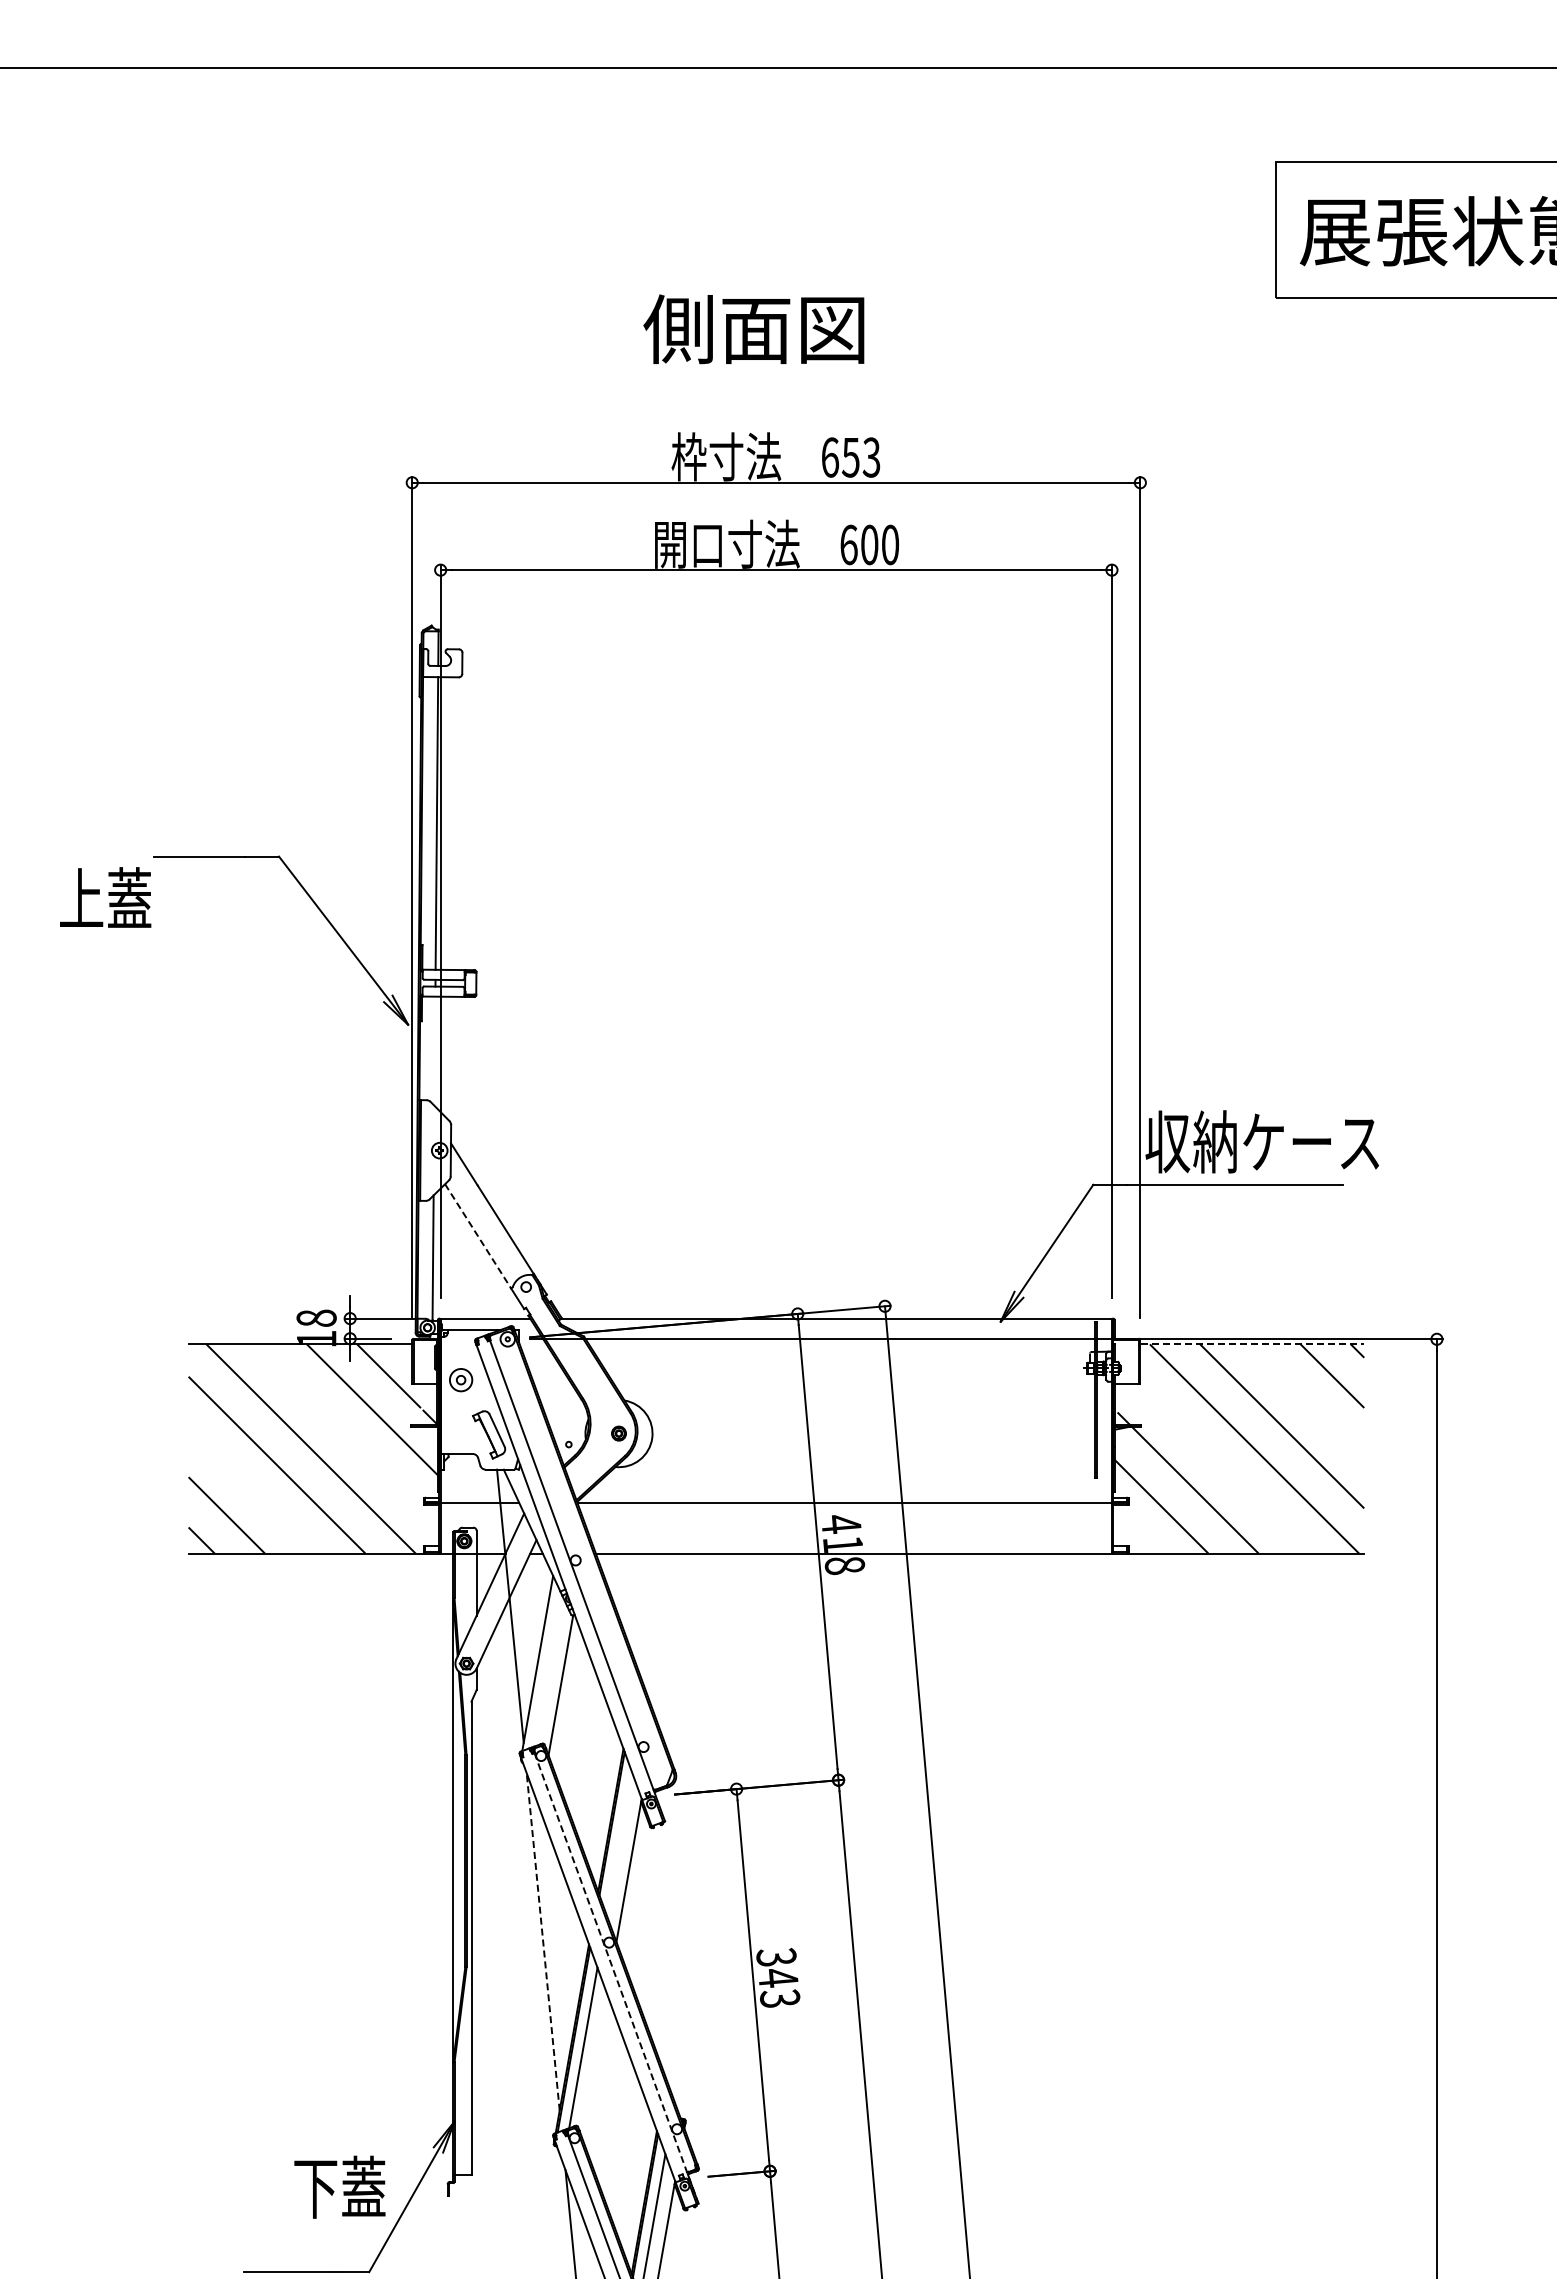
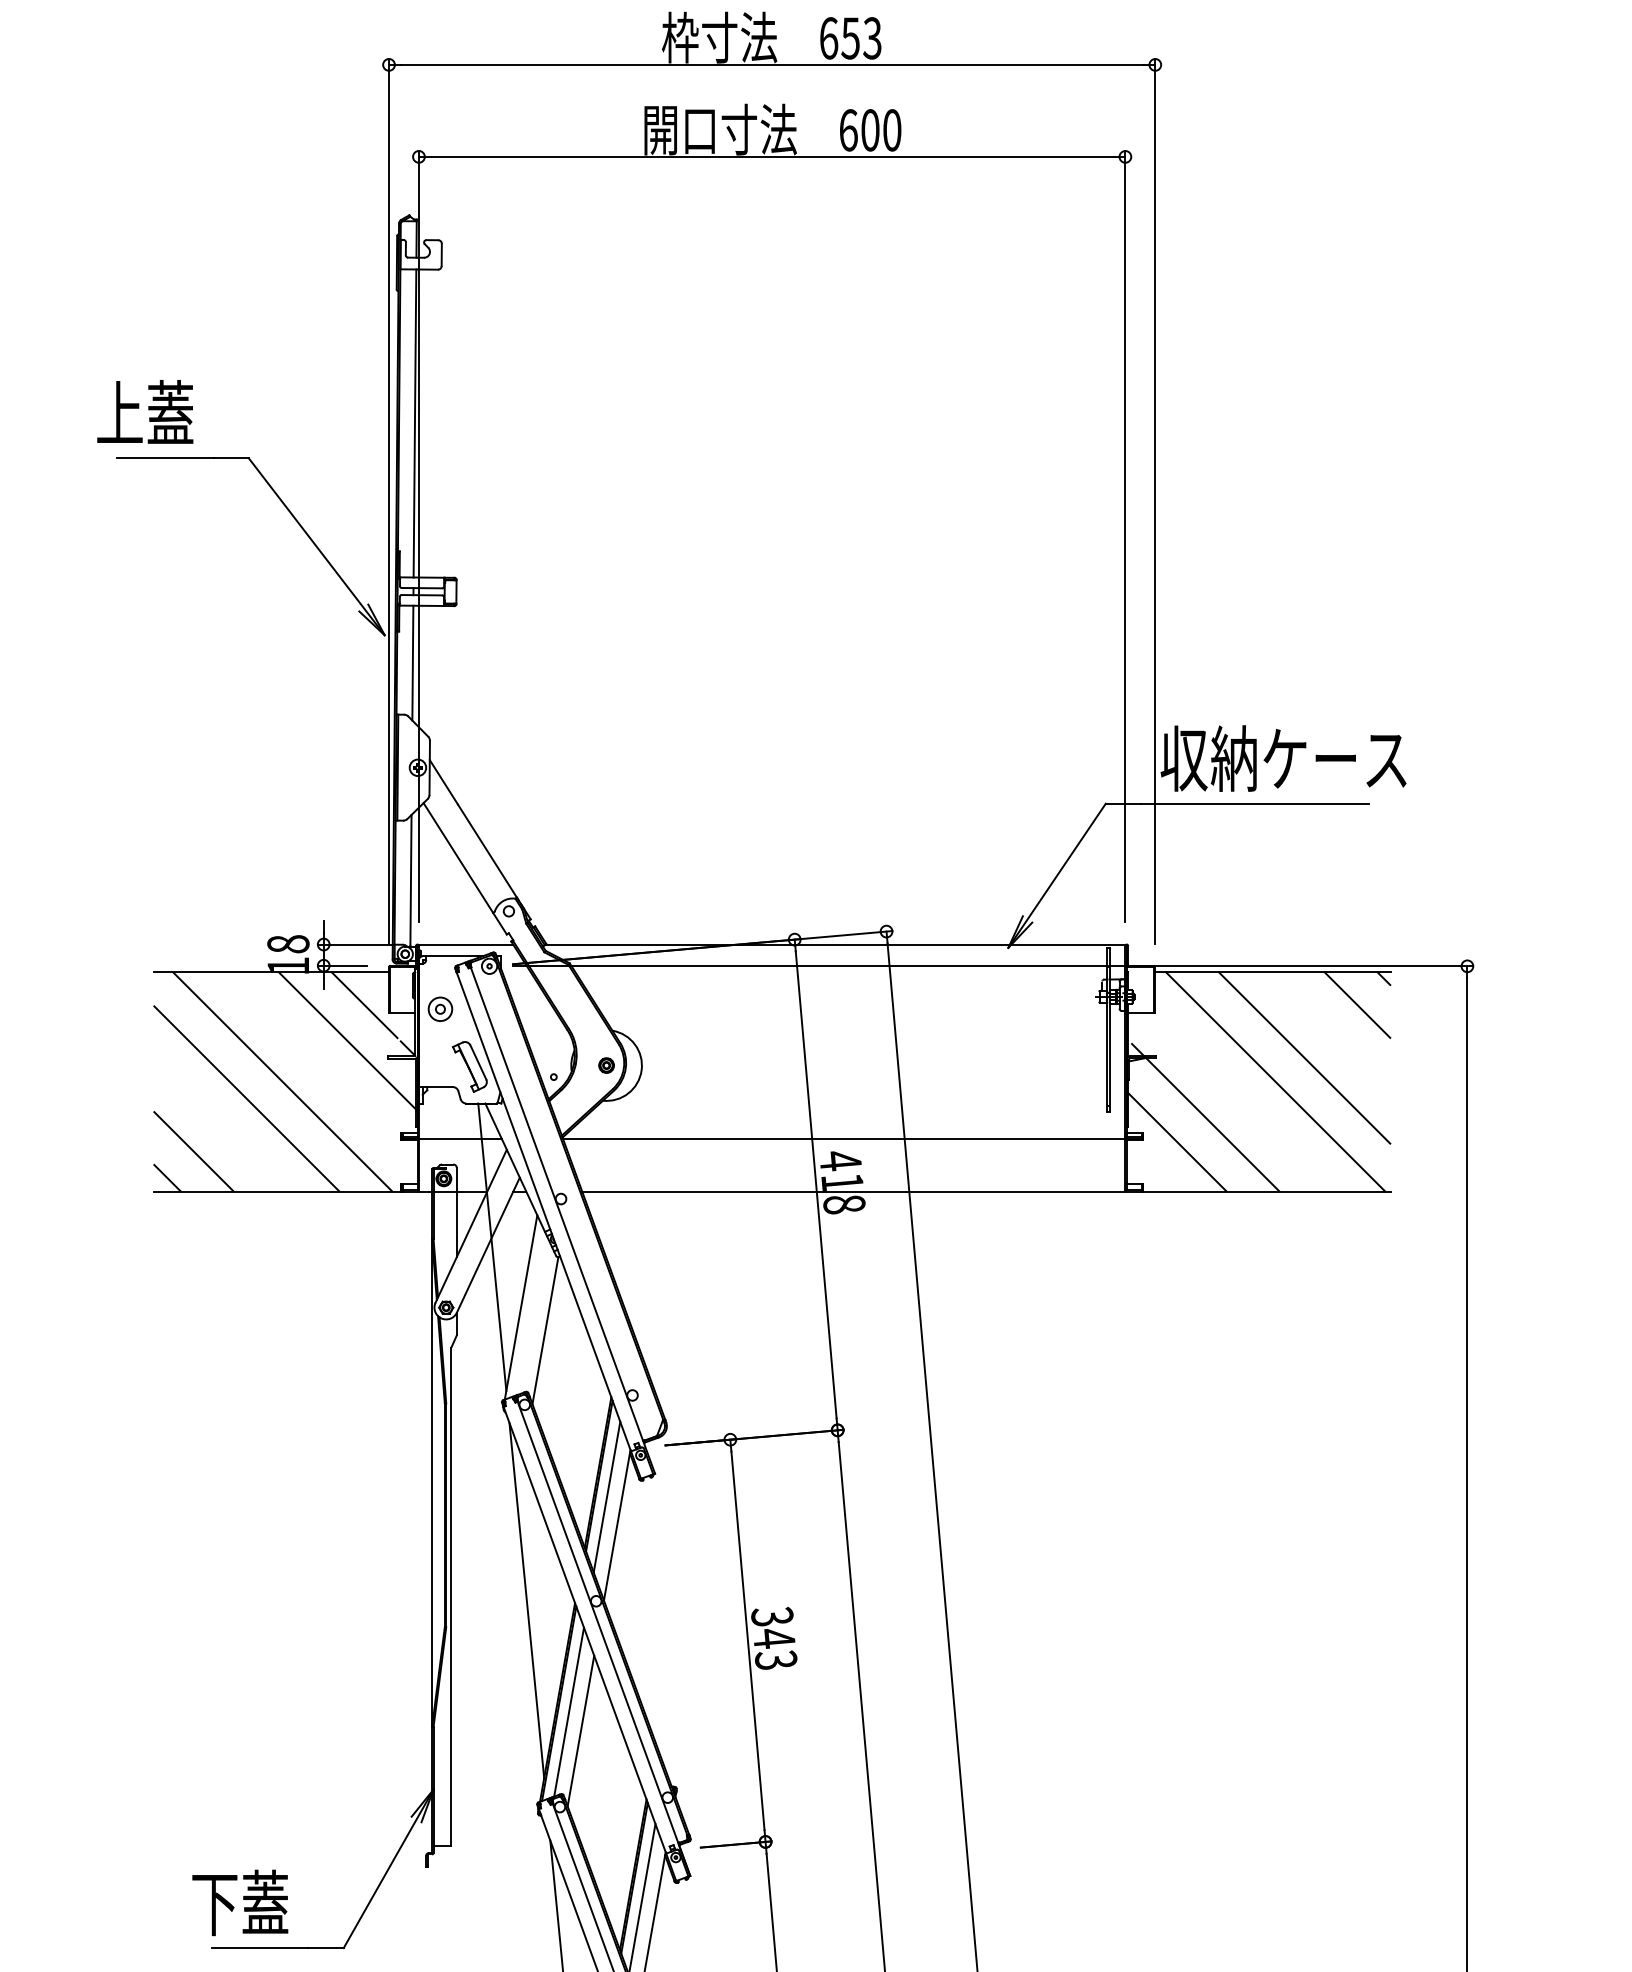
text: (105, 897) -> (145, 411), moved
line: (434, 1050) -> (412, 662), added
line: (478, 1236) -> (458, 858), dashed -> solid
line: (1252, 1344) -> (1273, 971), dashed -> solid
line: (619, 1843) -> (607, 1496), added
line: (543, 1941) -> (527, 1600), dashed -> solid
line: (616, 1978) -> (603, 1639), dashed -> solid
line: (594, 2065) -> (580, 1730), added
text: (339, 2186) -> (239, 1902), moved

